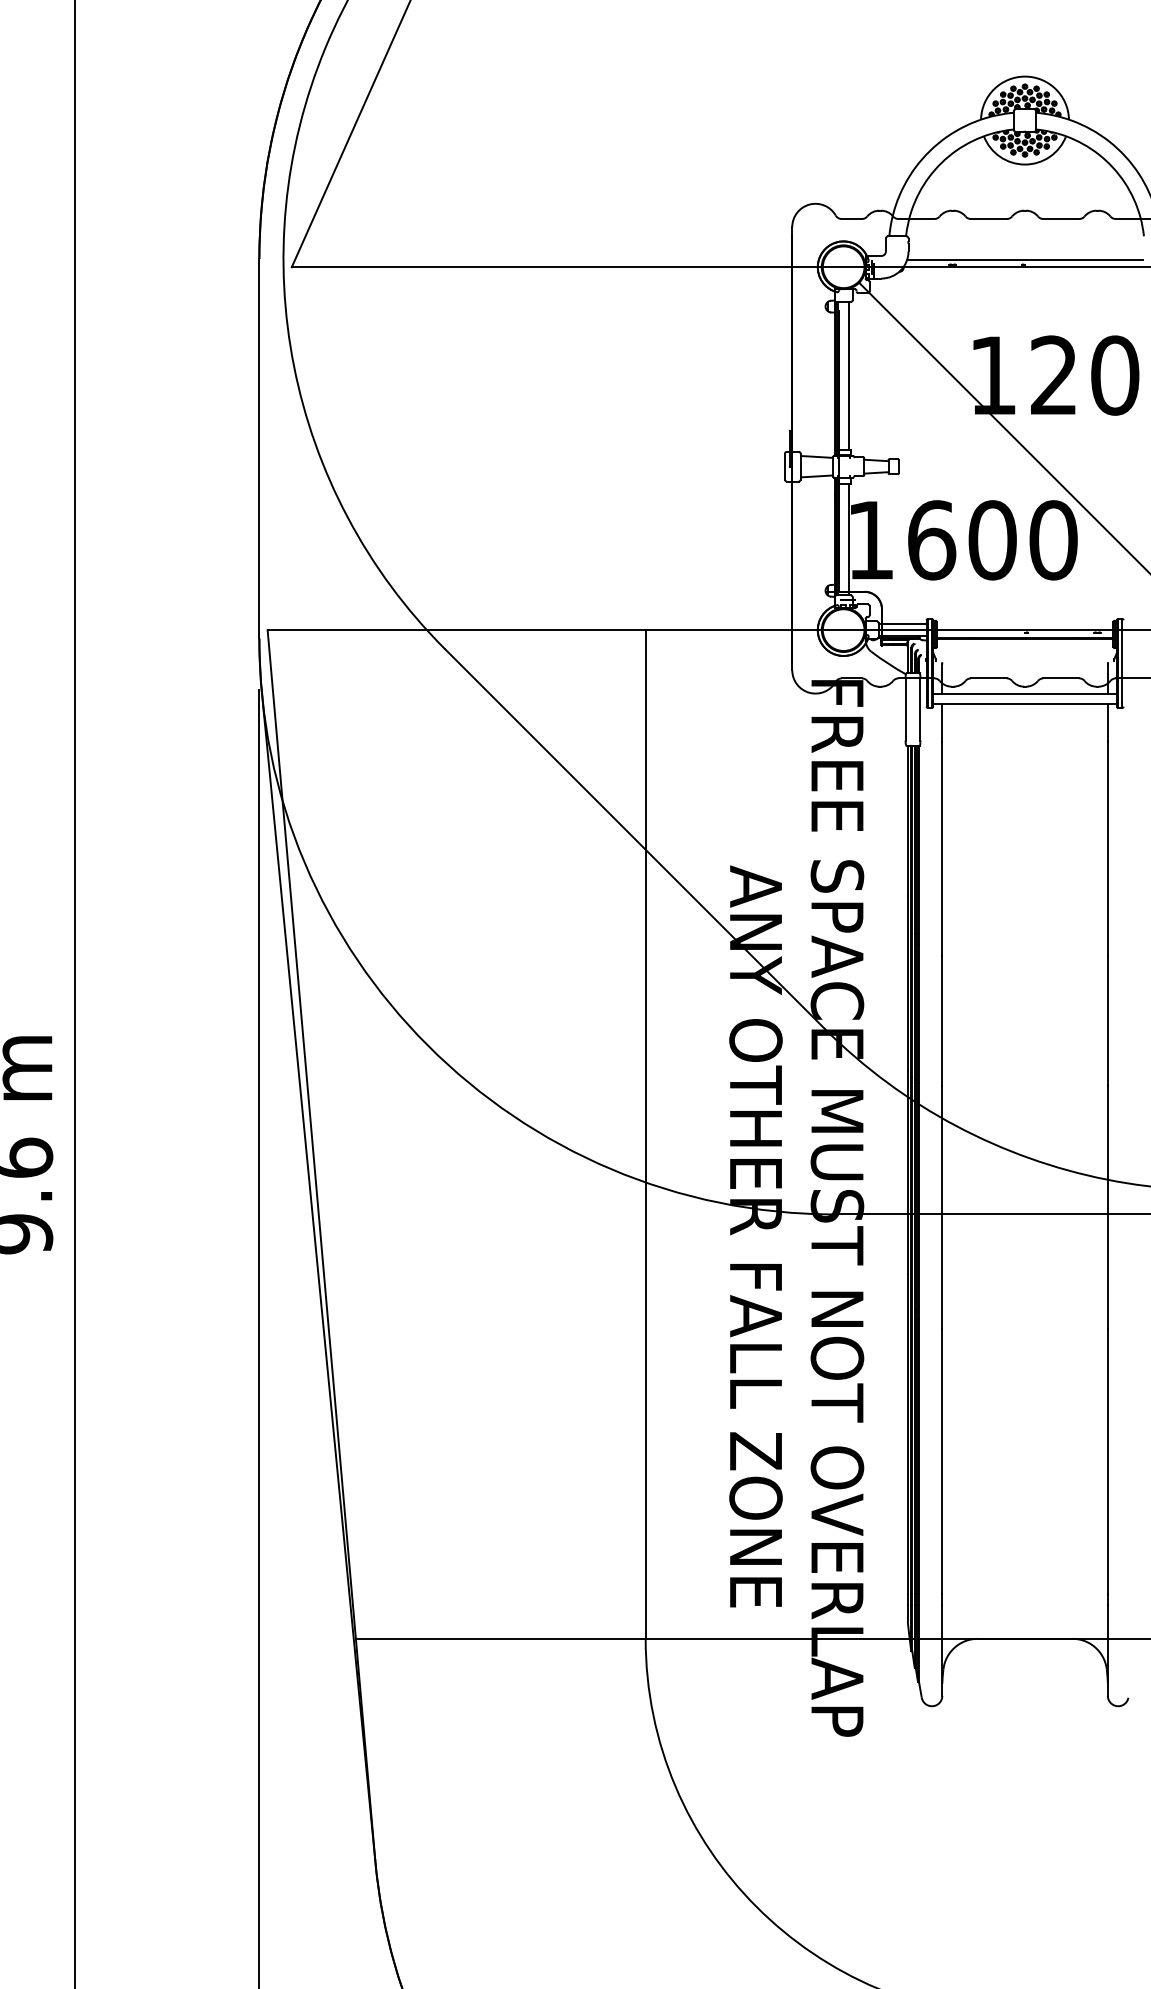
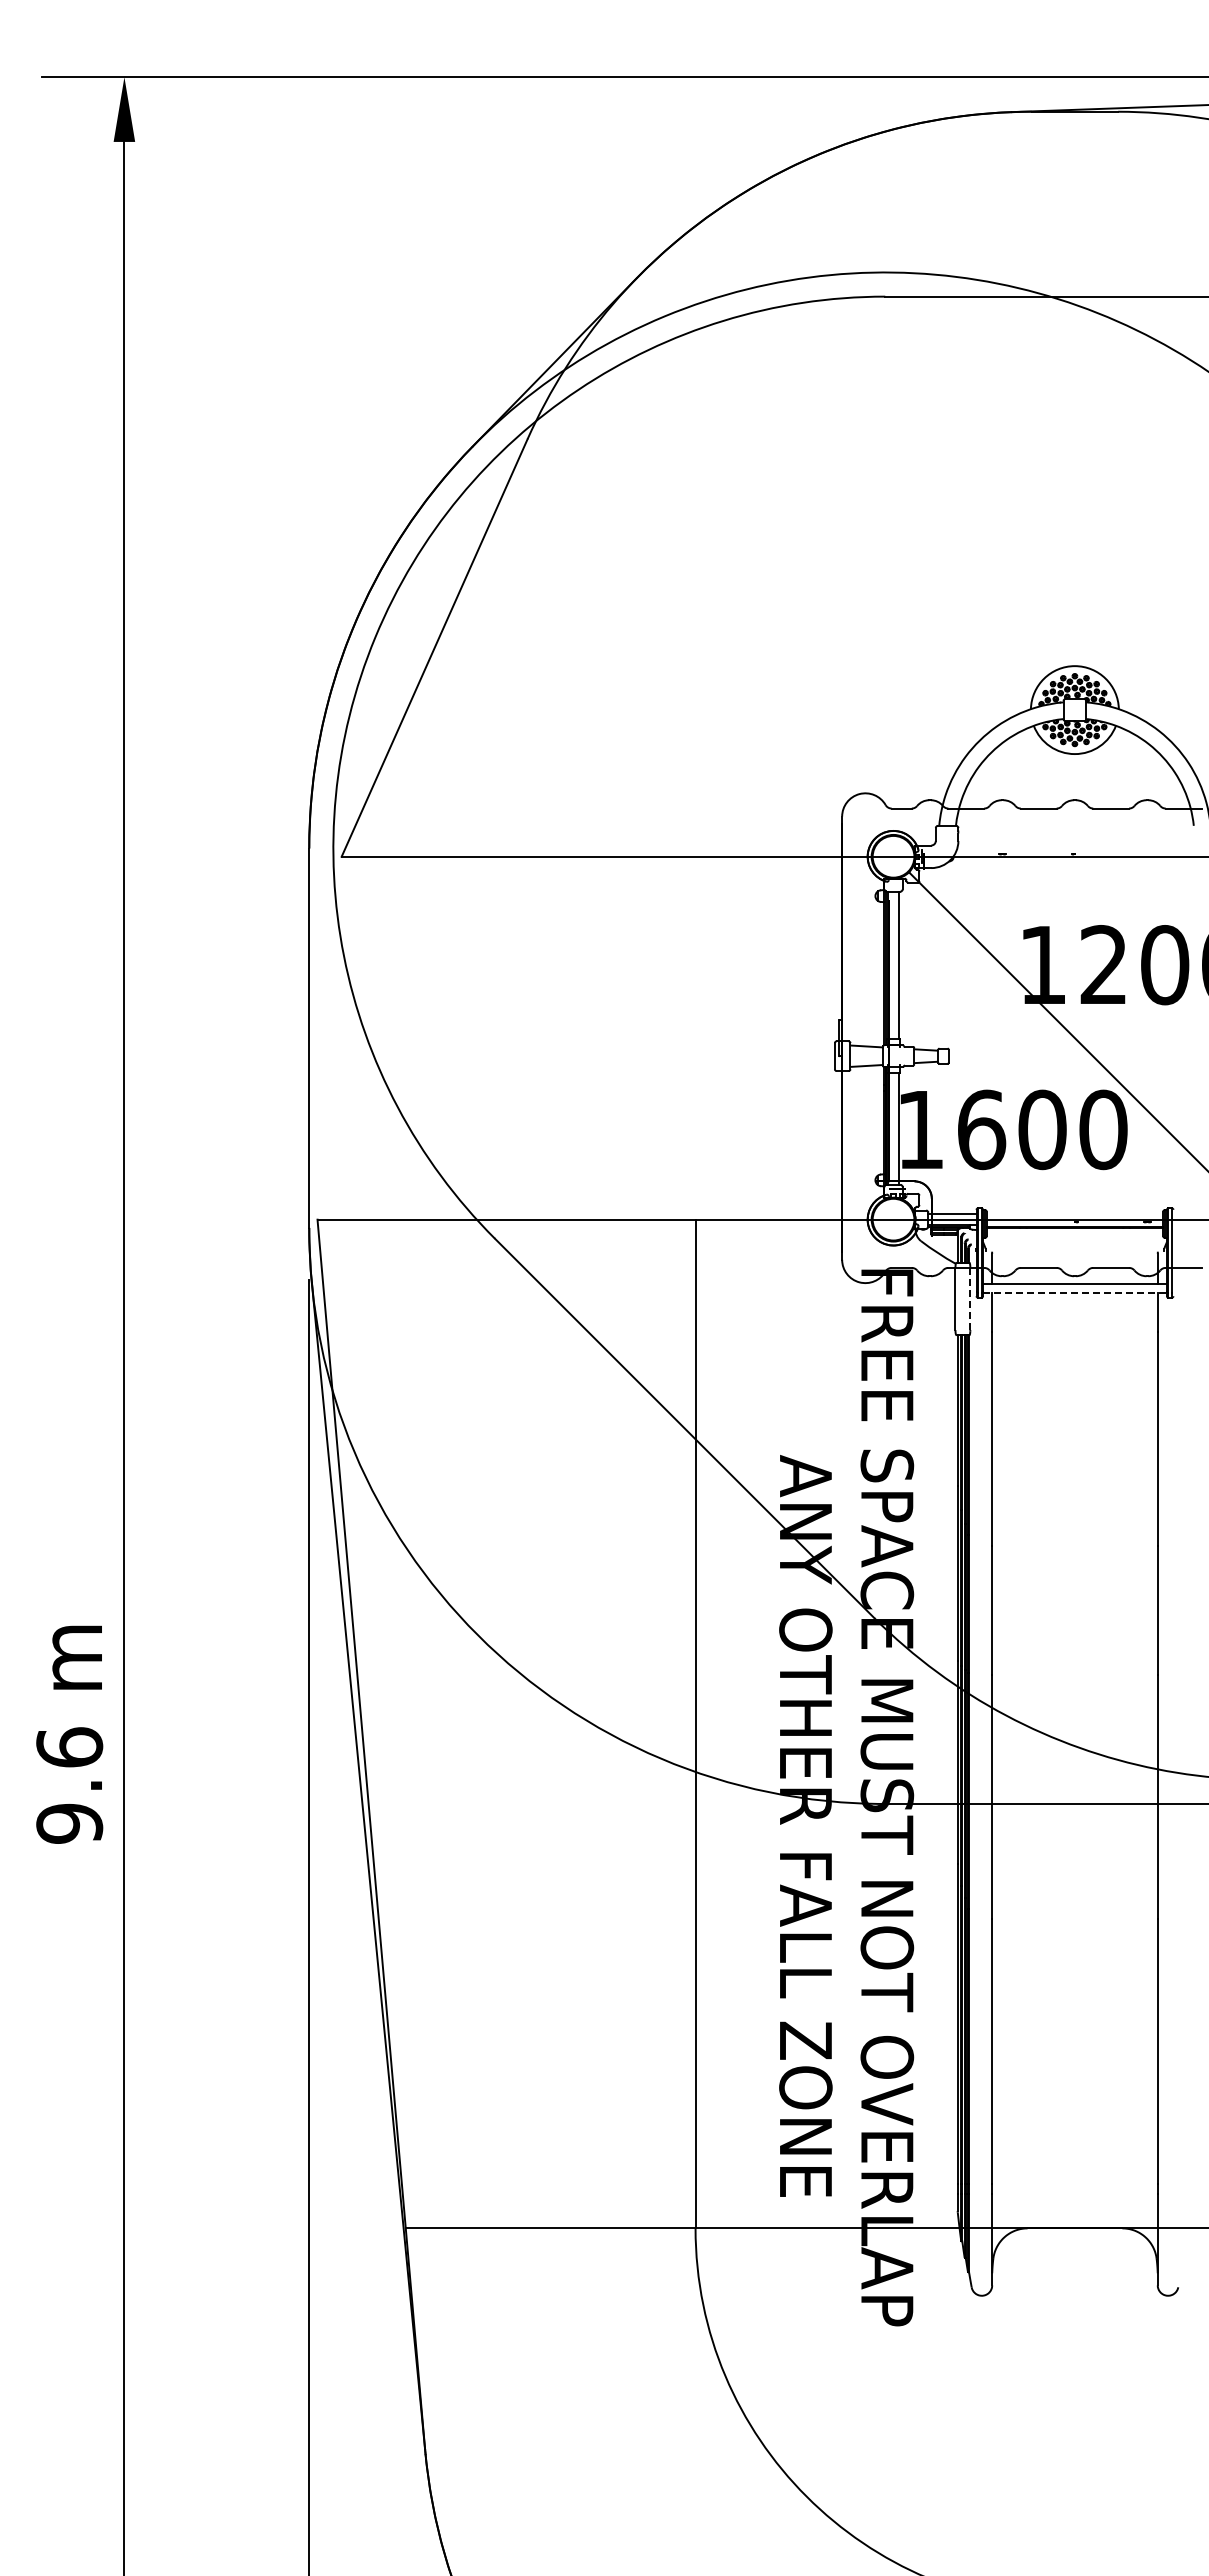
line: (1024, 259) -> (1074, 849), removed
line: (1024, 703) -> (1074, 1293), solid -> dashed
line: (920, 709) -> (970, 1299), solid -> dashed

